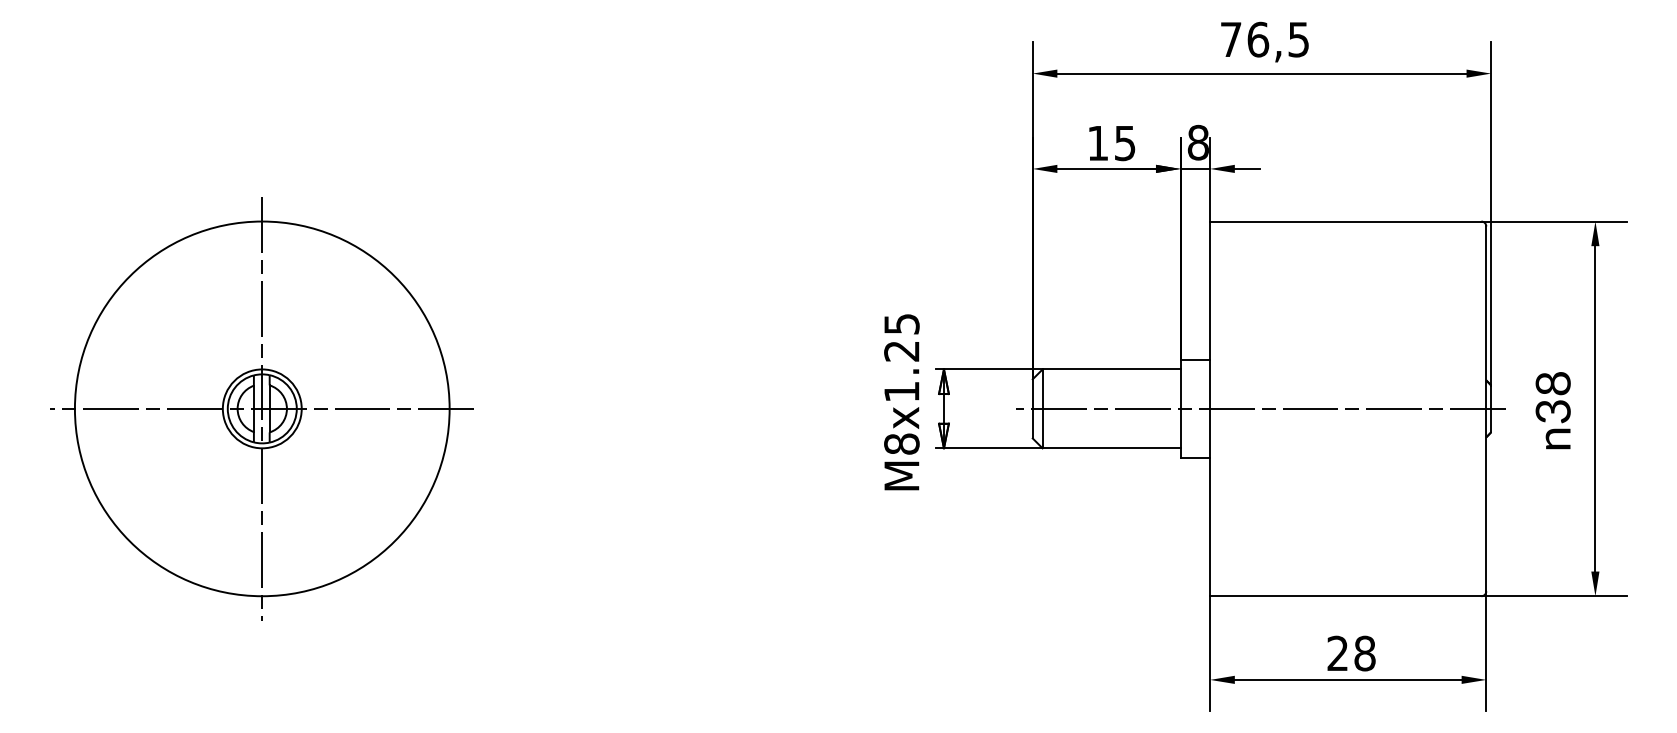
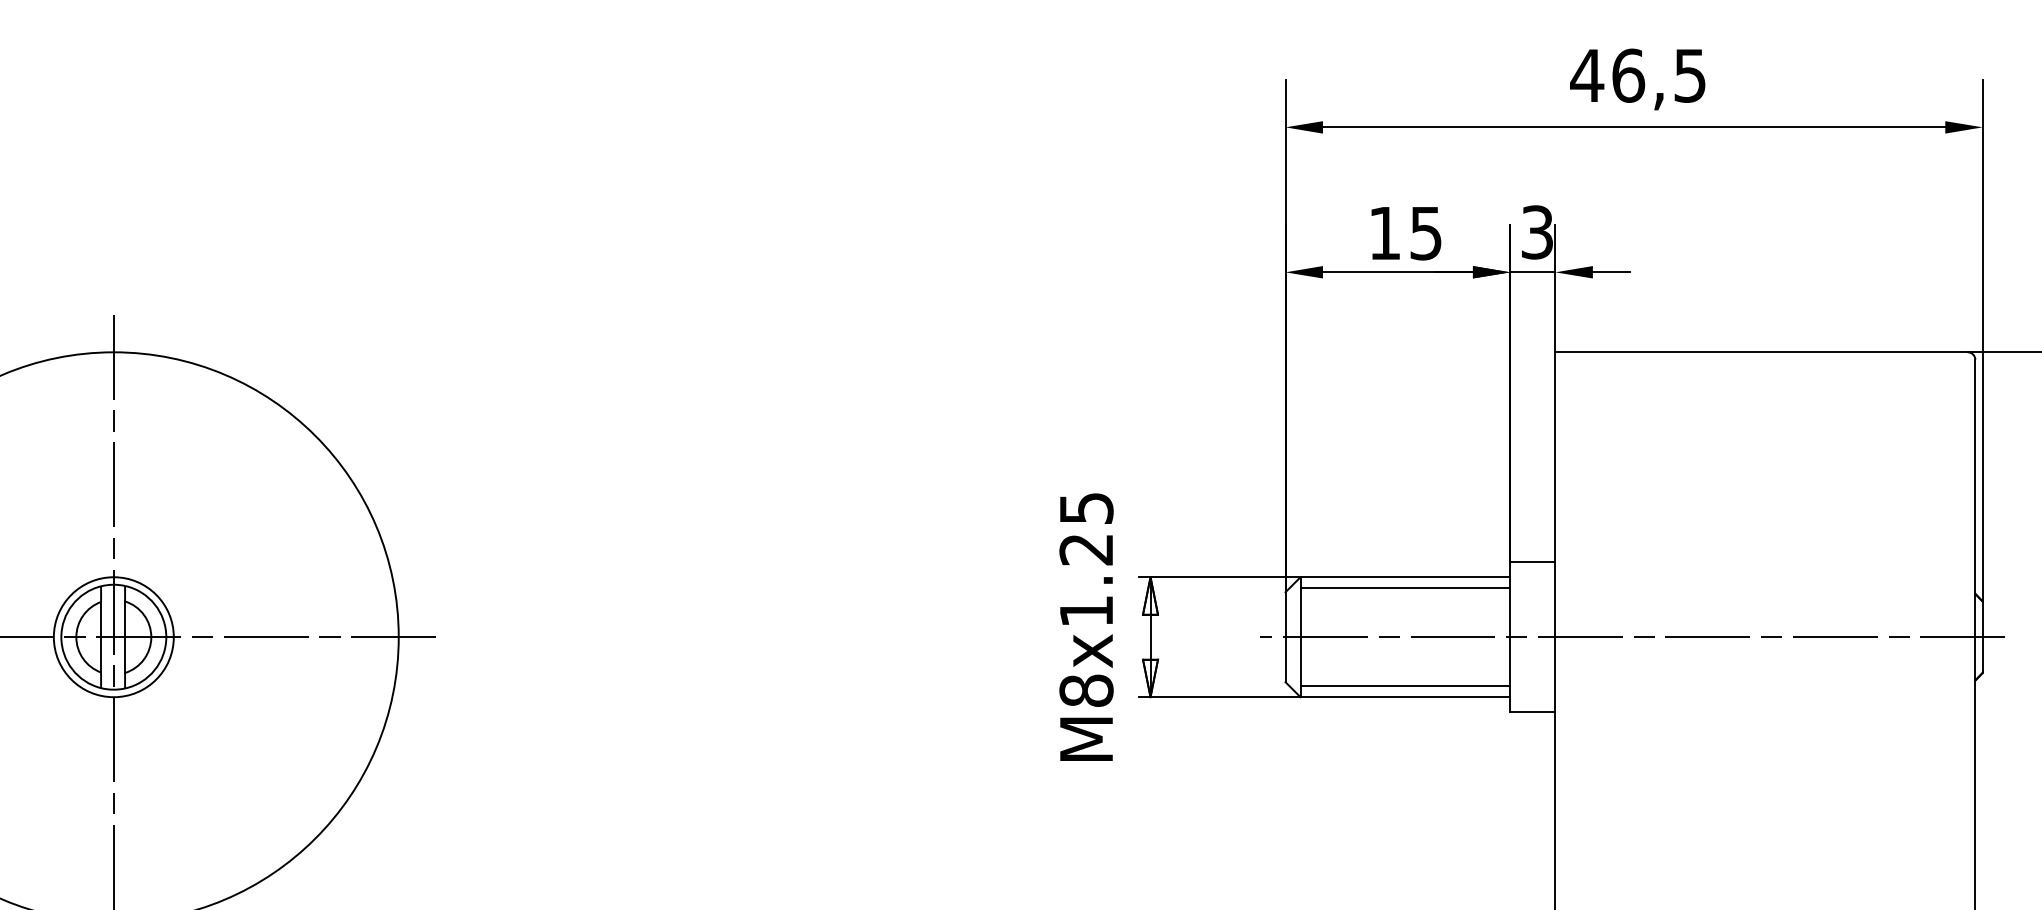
text: (1230, 39) -> (1586, 75), 76,5 -> 46,5
text: (1197, 142) -> (1536, 232), 8 -> 3
line: (1111, 376) -> (1405, 587), added
line: (1111, 440) -> (1405, 685), added

